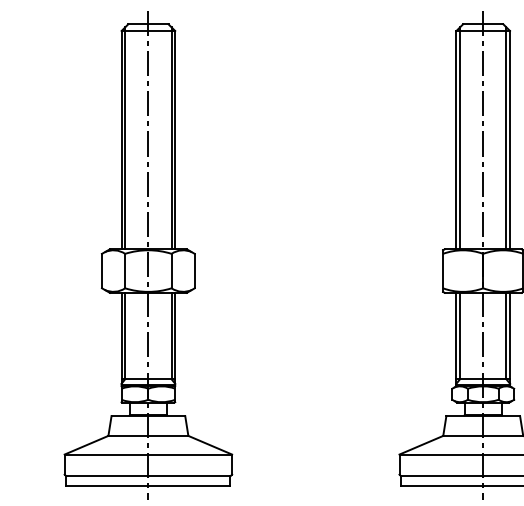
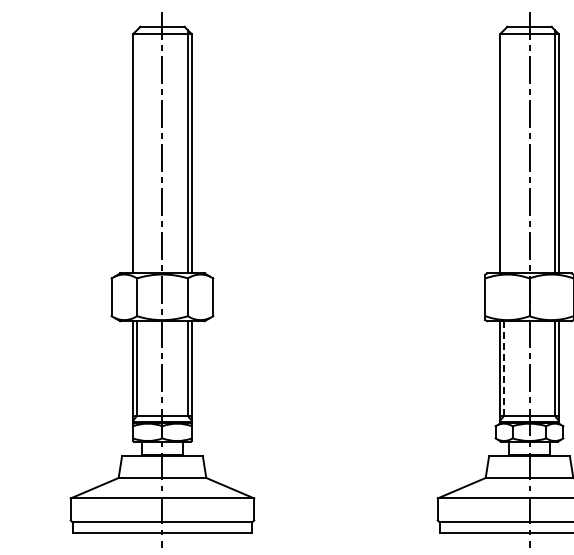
line: (125, 138) -> (137, 151), removed
line: (460, 138) -> (504, 151), removed
line: (460, 336) -> (504, 368), solid -> dashed

